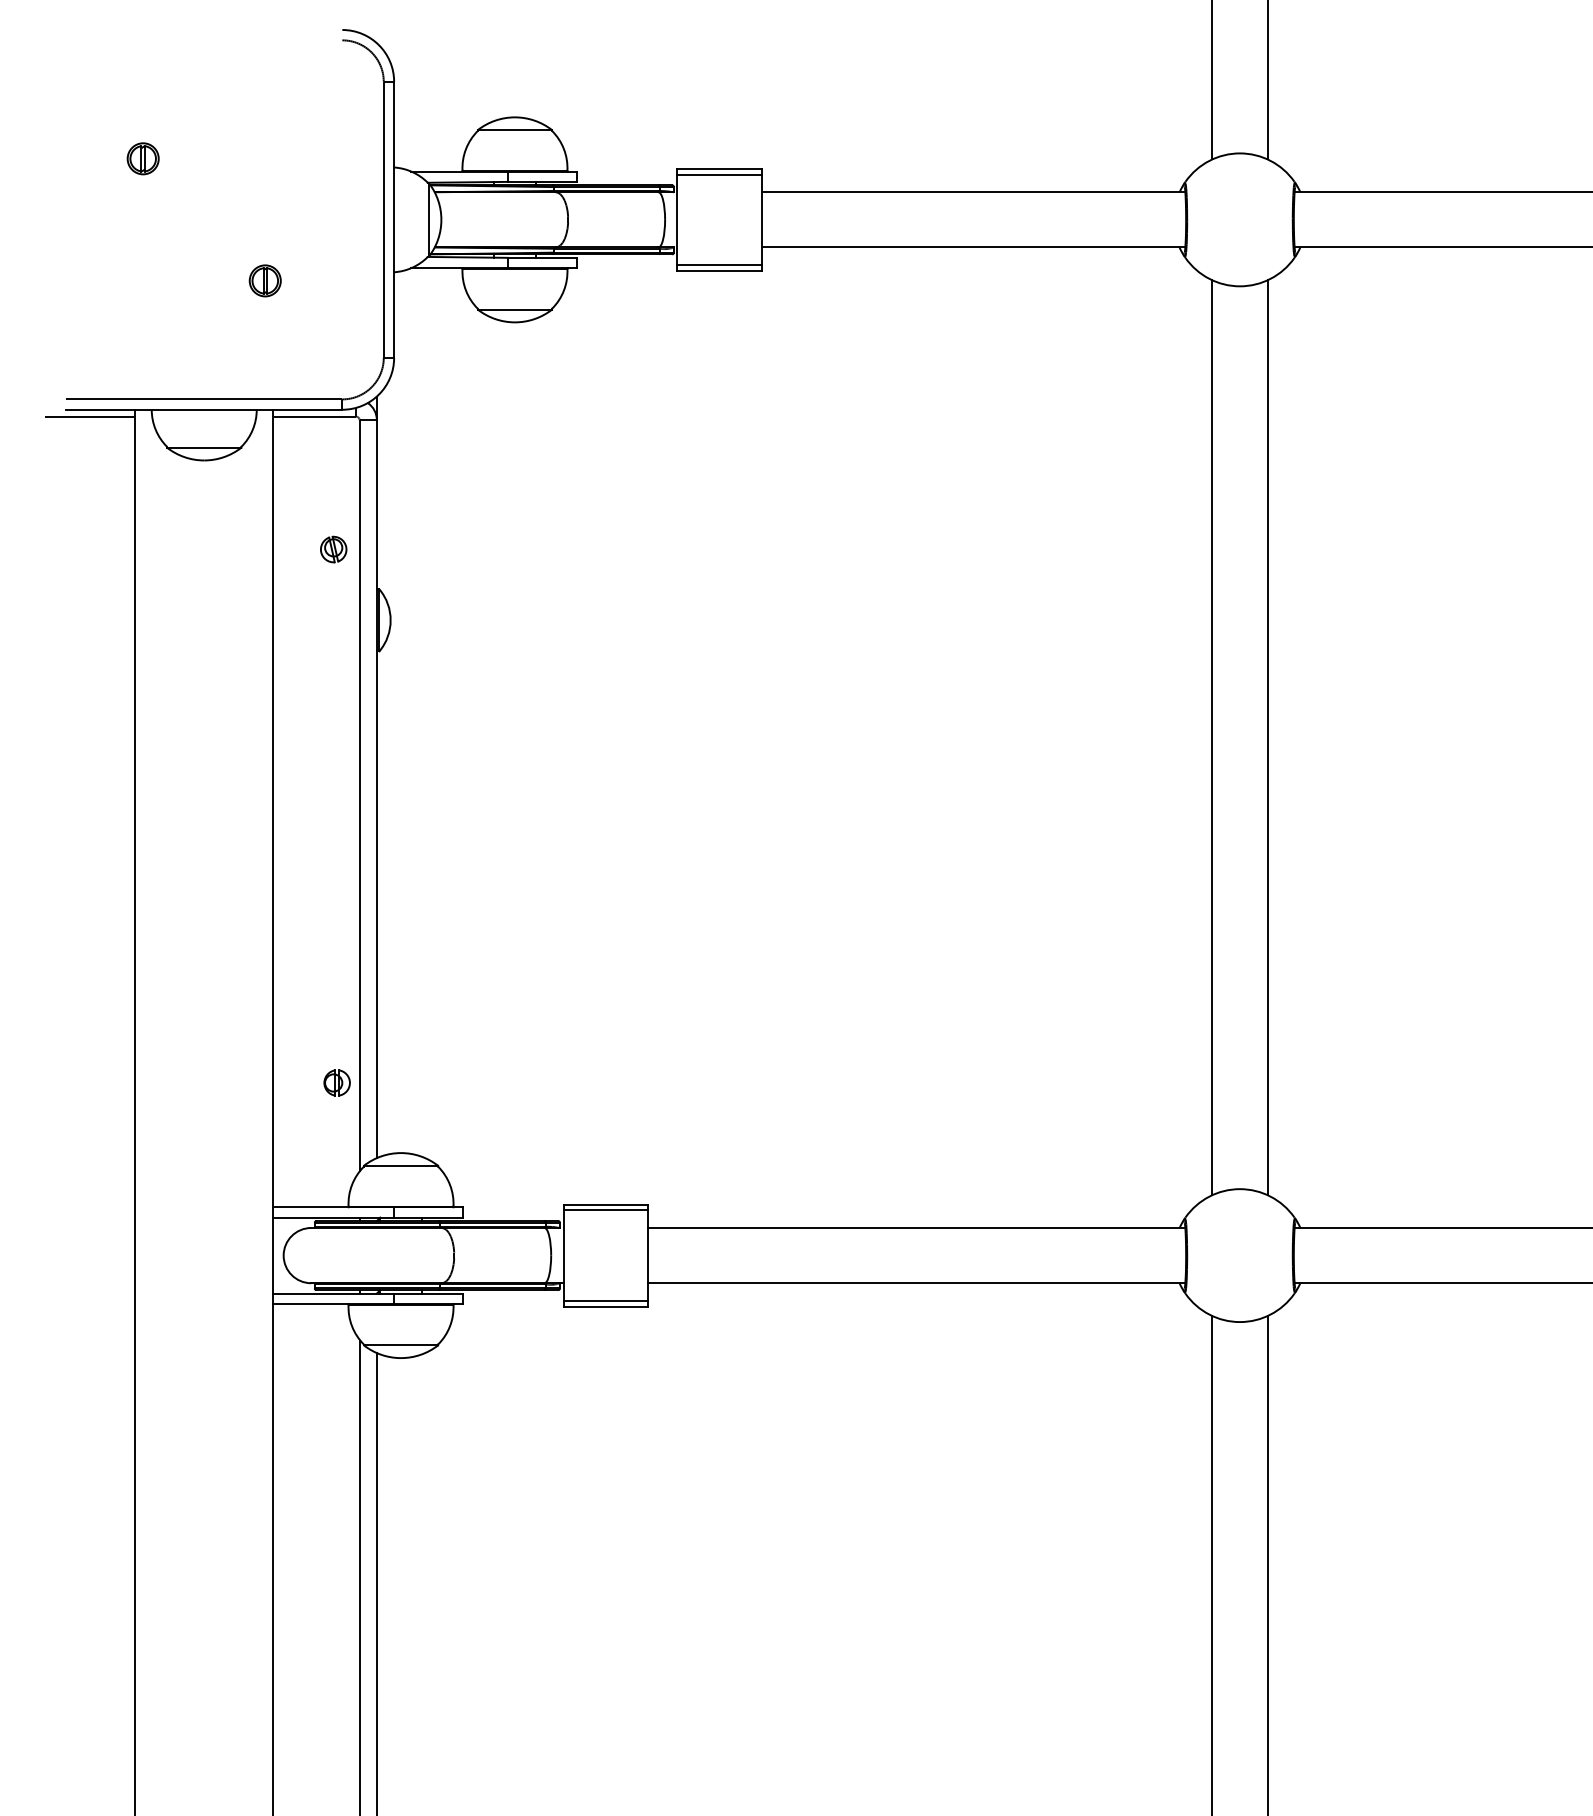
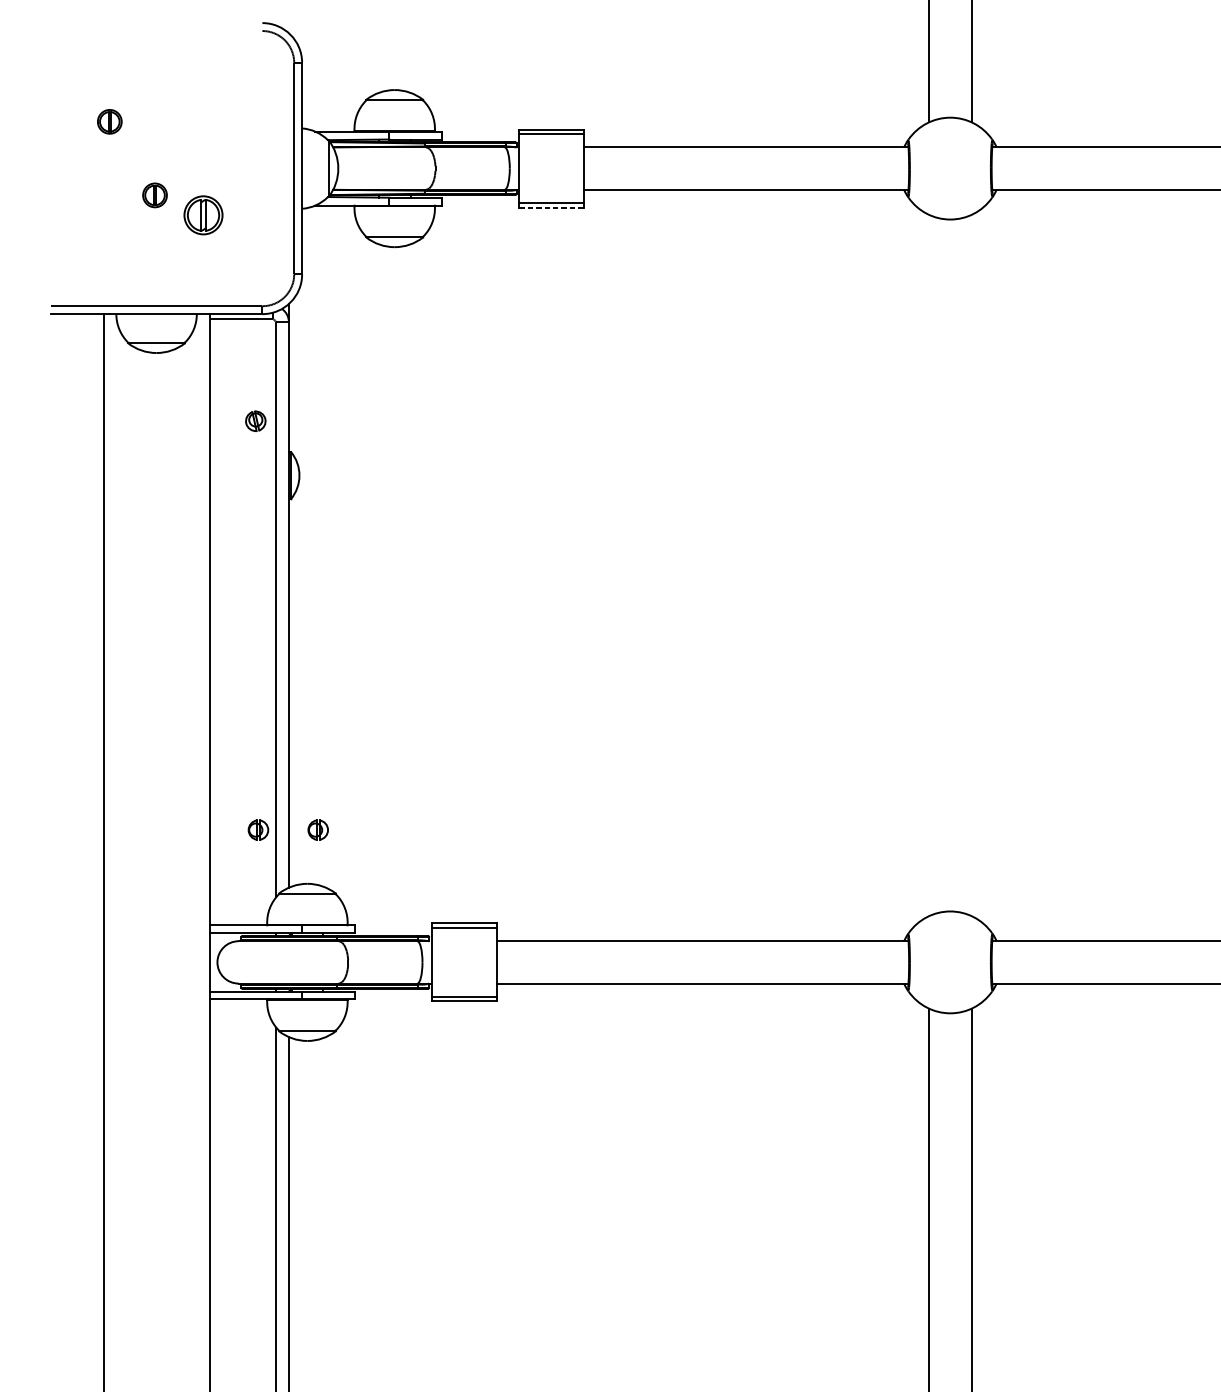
part: (201, 254) -> (154, 195), added
line: (720, 270) -> (552, 207), solid -> dashed
part: (264, 280) -> (202, 215), size x1.6
line: (90, 416) -> (69, 319), removed
line: (1212, 737) -> (929, 565), removed
line: (1267, 737) -> (971, 565), removed
part: (414, 1082) -> (317, 829), added

